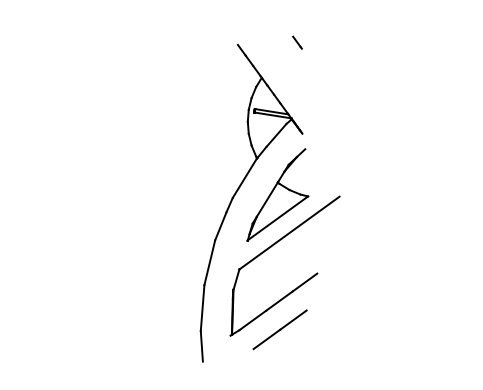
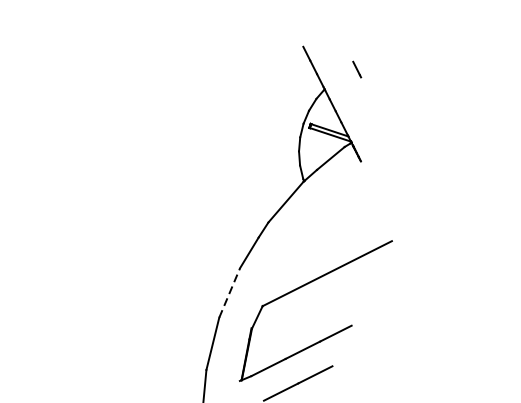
line: (297, 42) -> (357, 69), moved
part: (277, 194) -> (320, 226), removed
line: (209, 262) -> (229, 292), solid -> dashed

